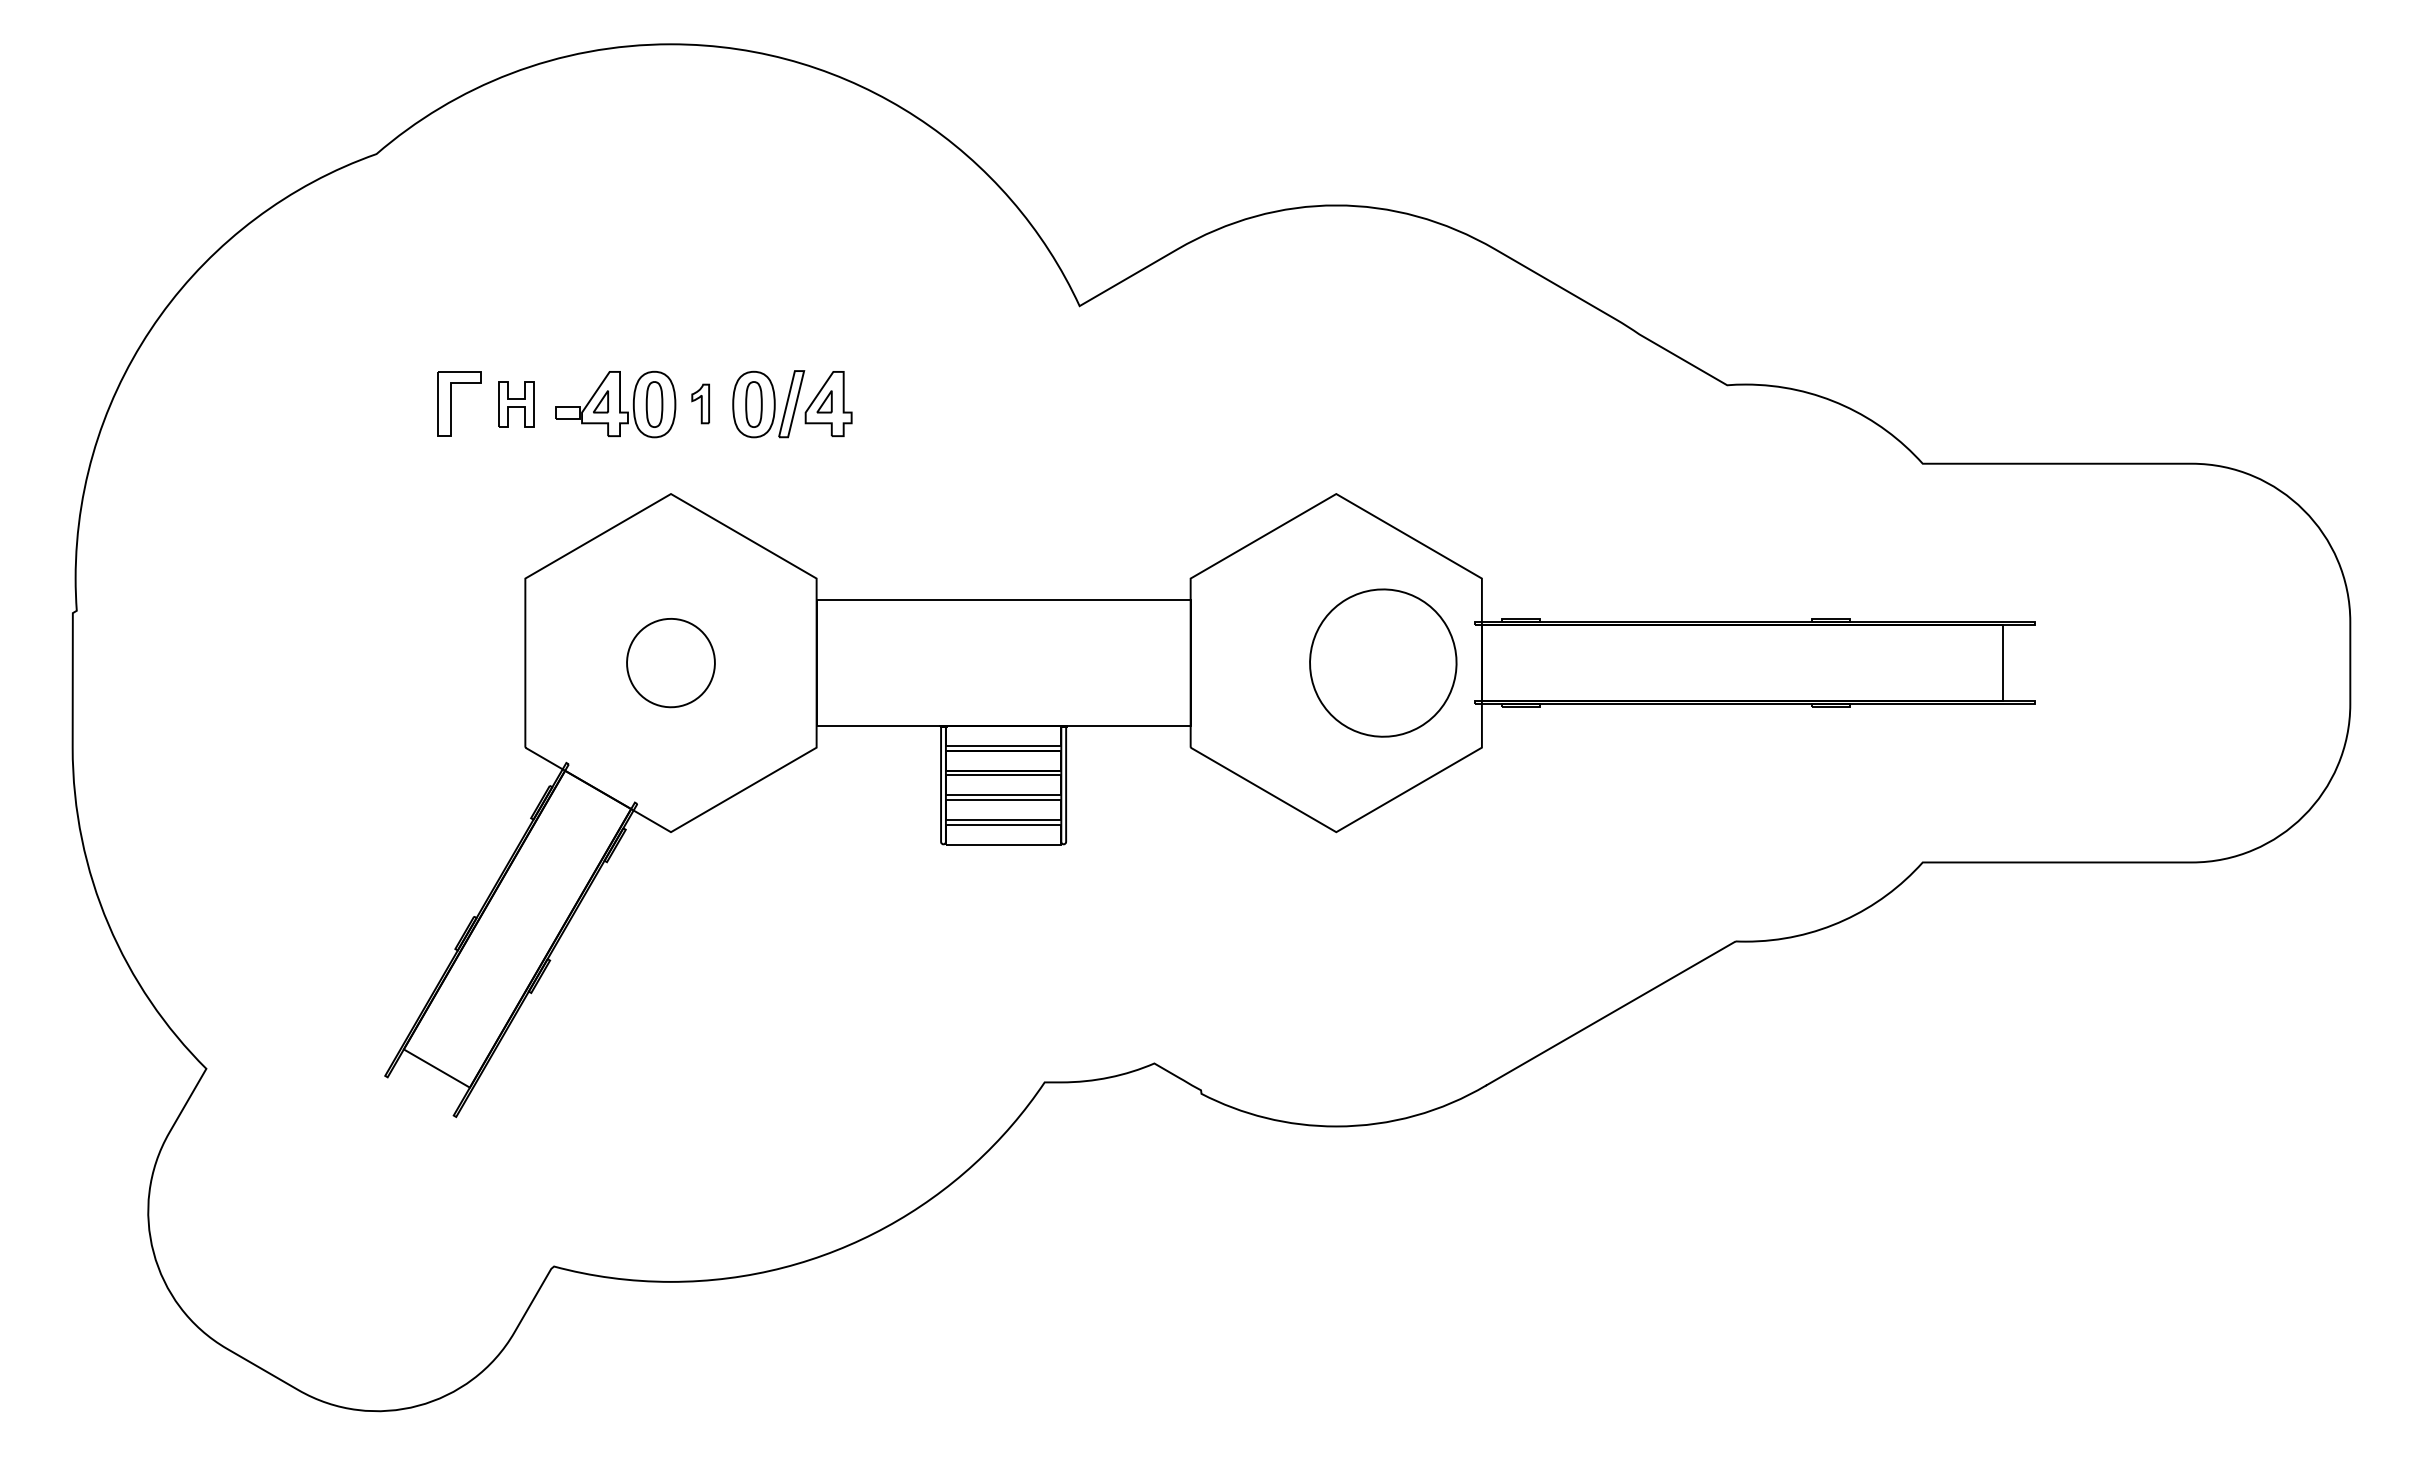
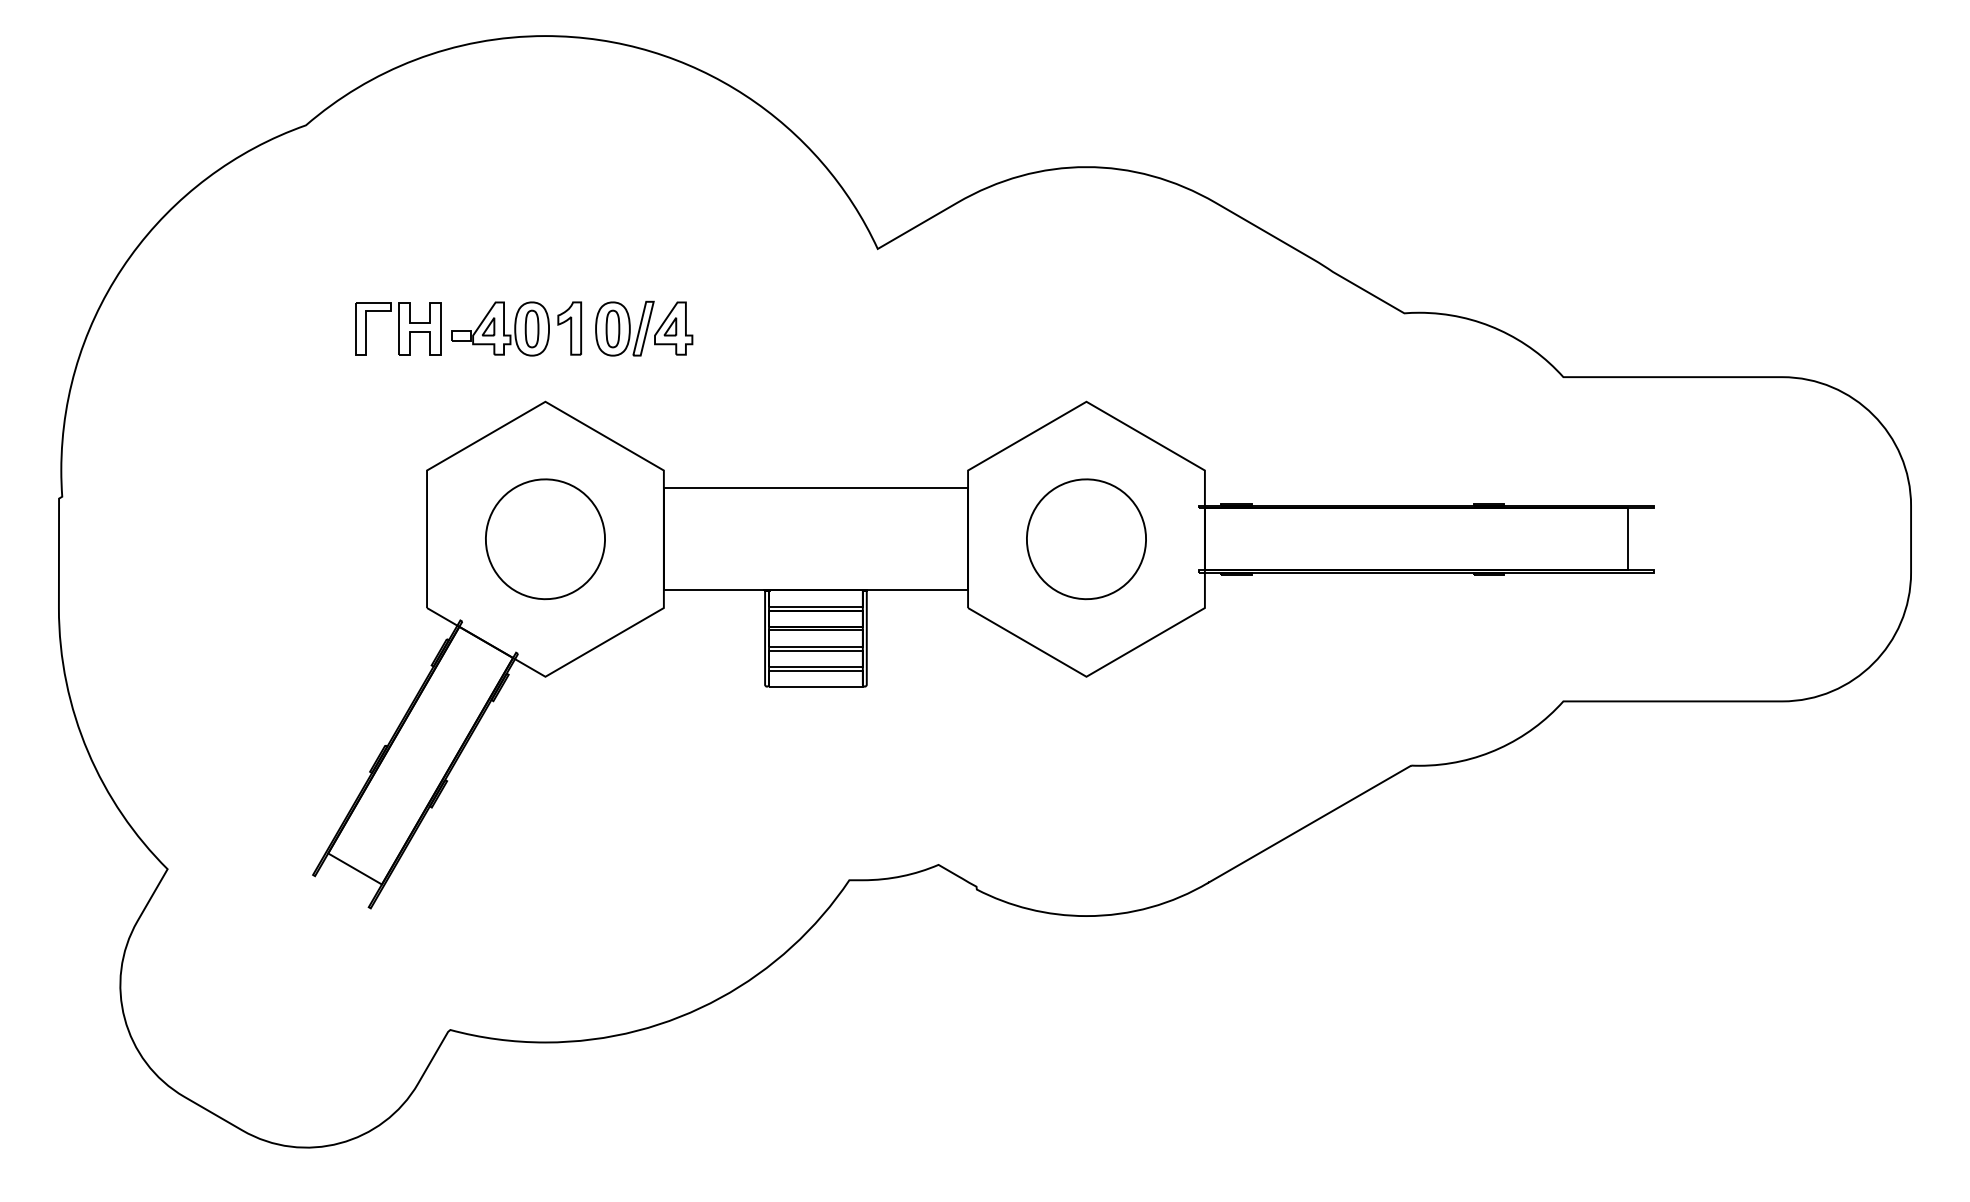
part: (516, 403) -> (419, 328), size x1.43
part: (700, 403) -> (569, 328), size x1.67
part: (670, 662) -> (545, 538), size x1.67
part: (1383, 662) -> (1086, 538), moved

